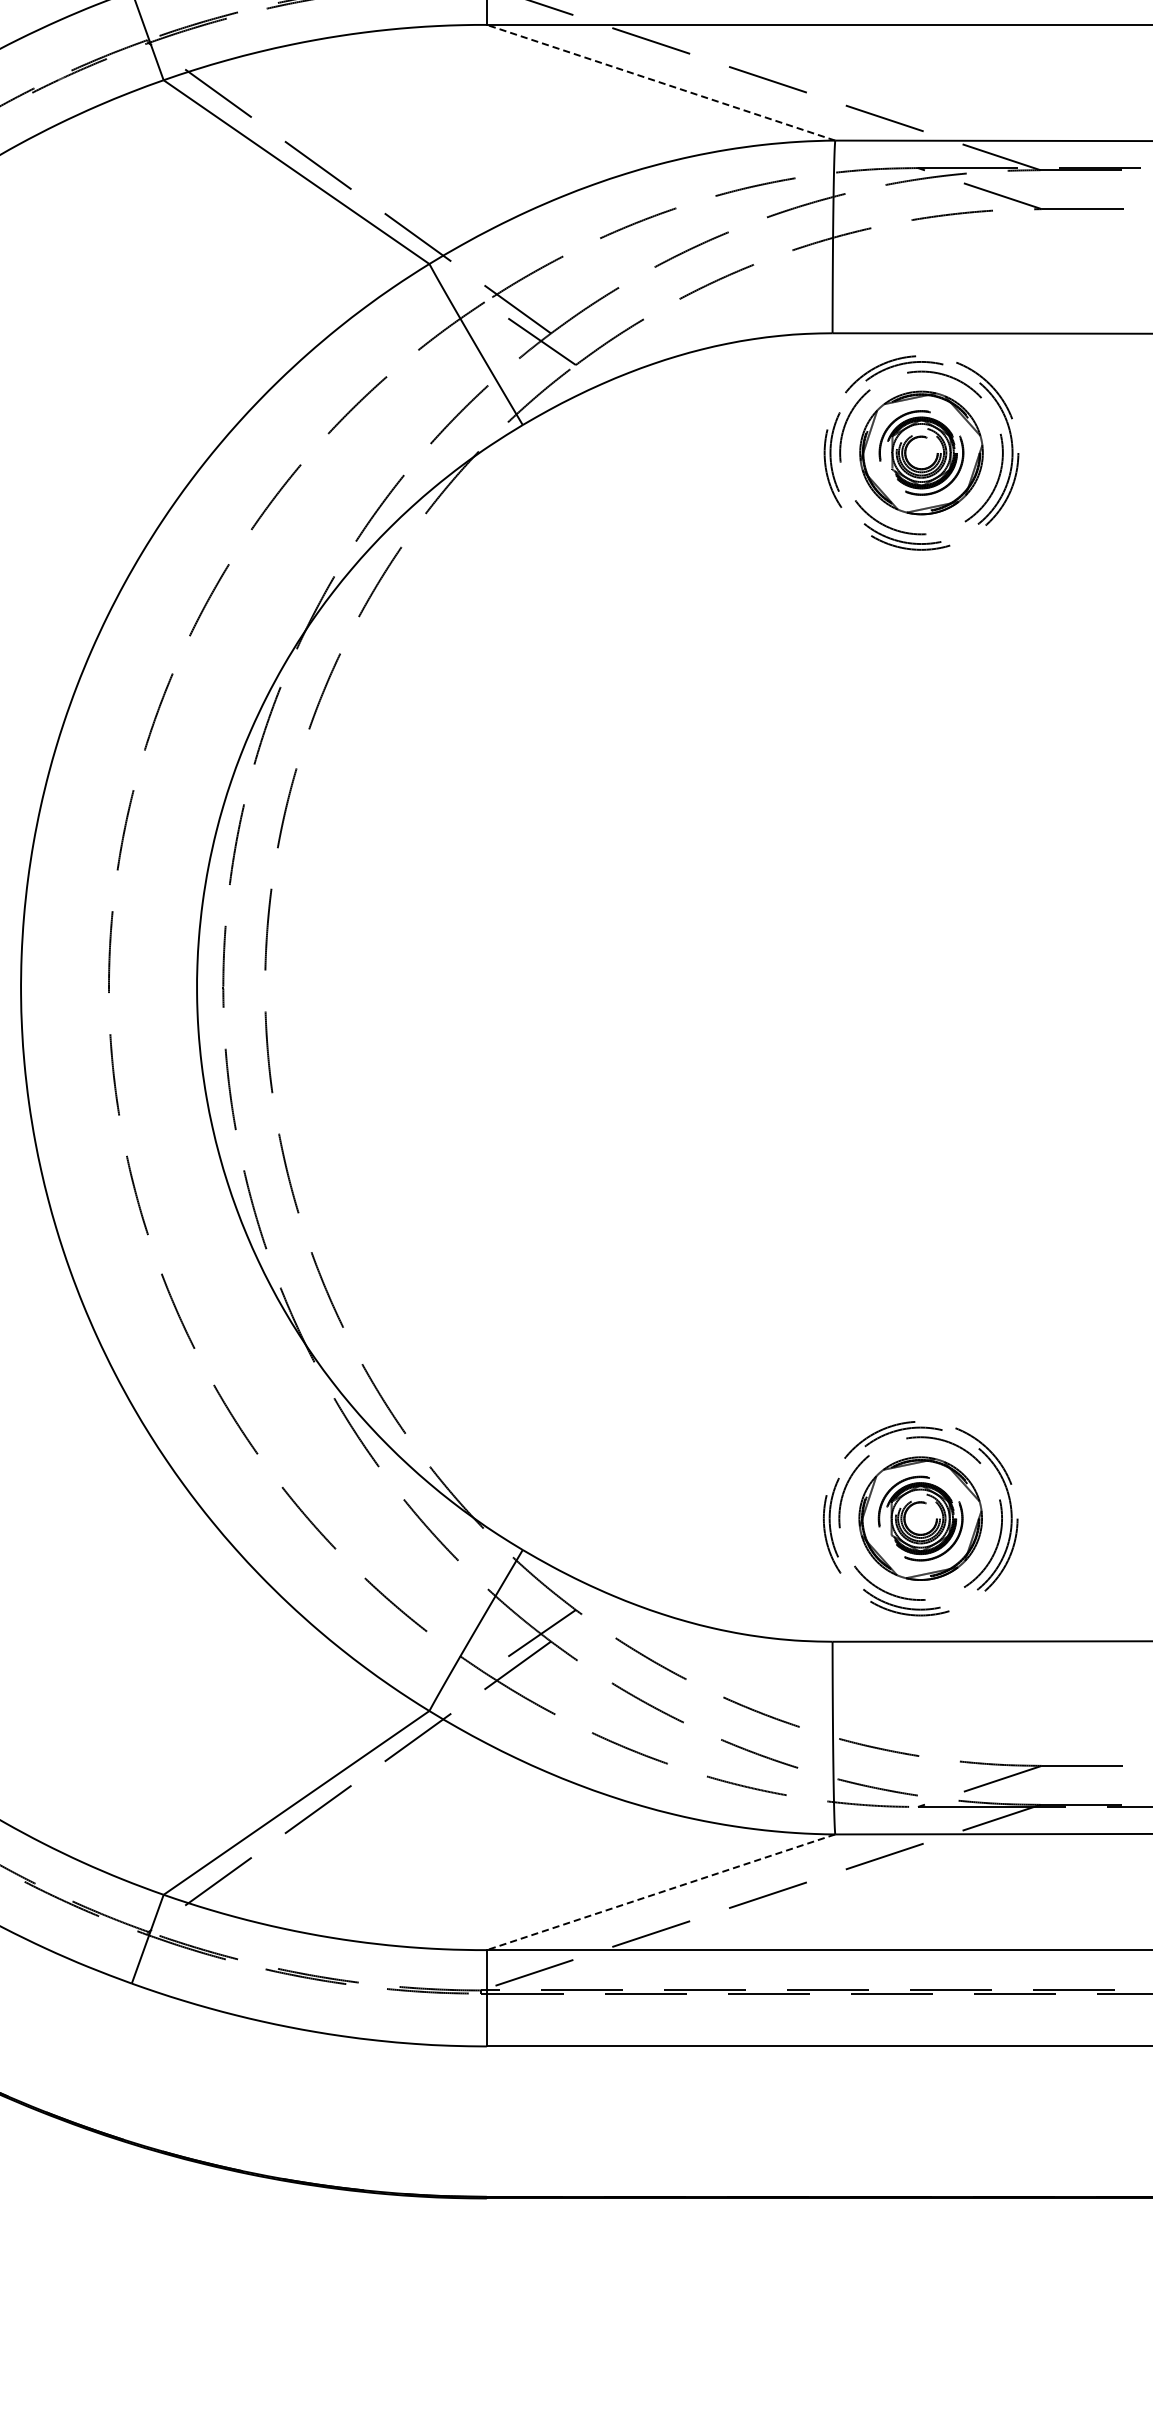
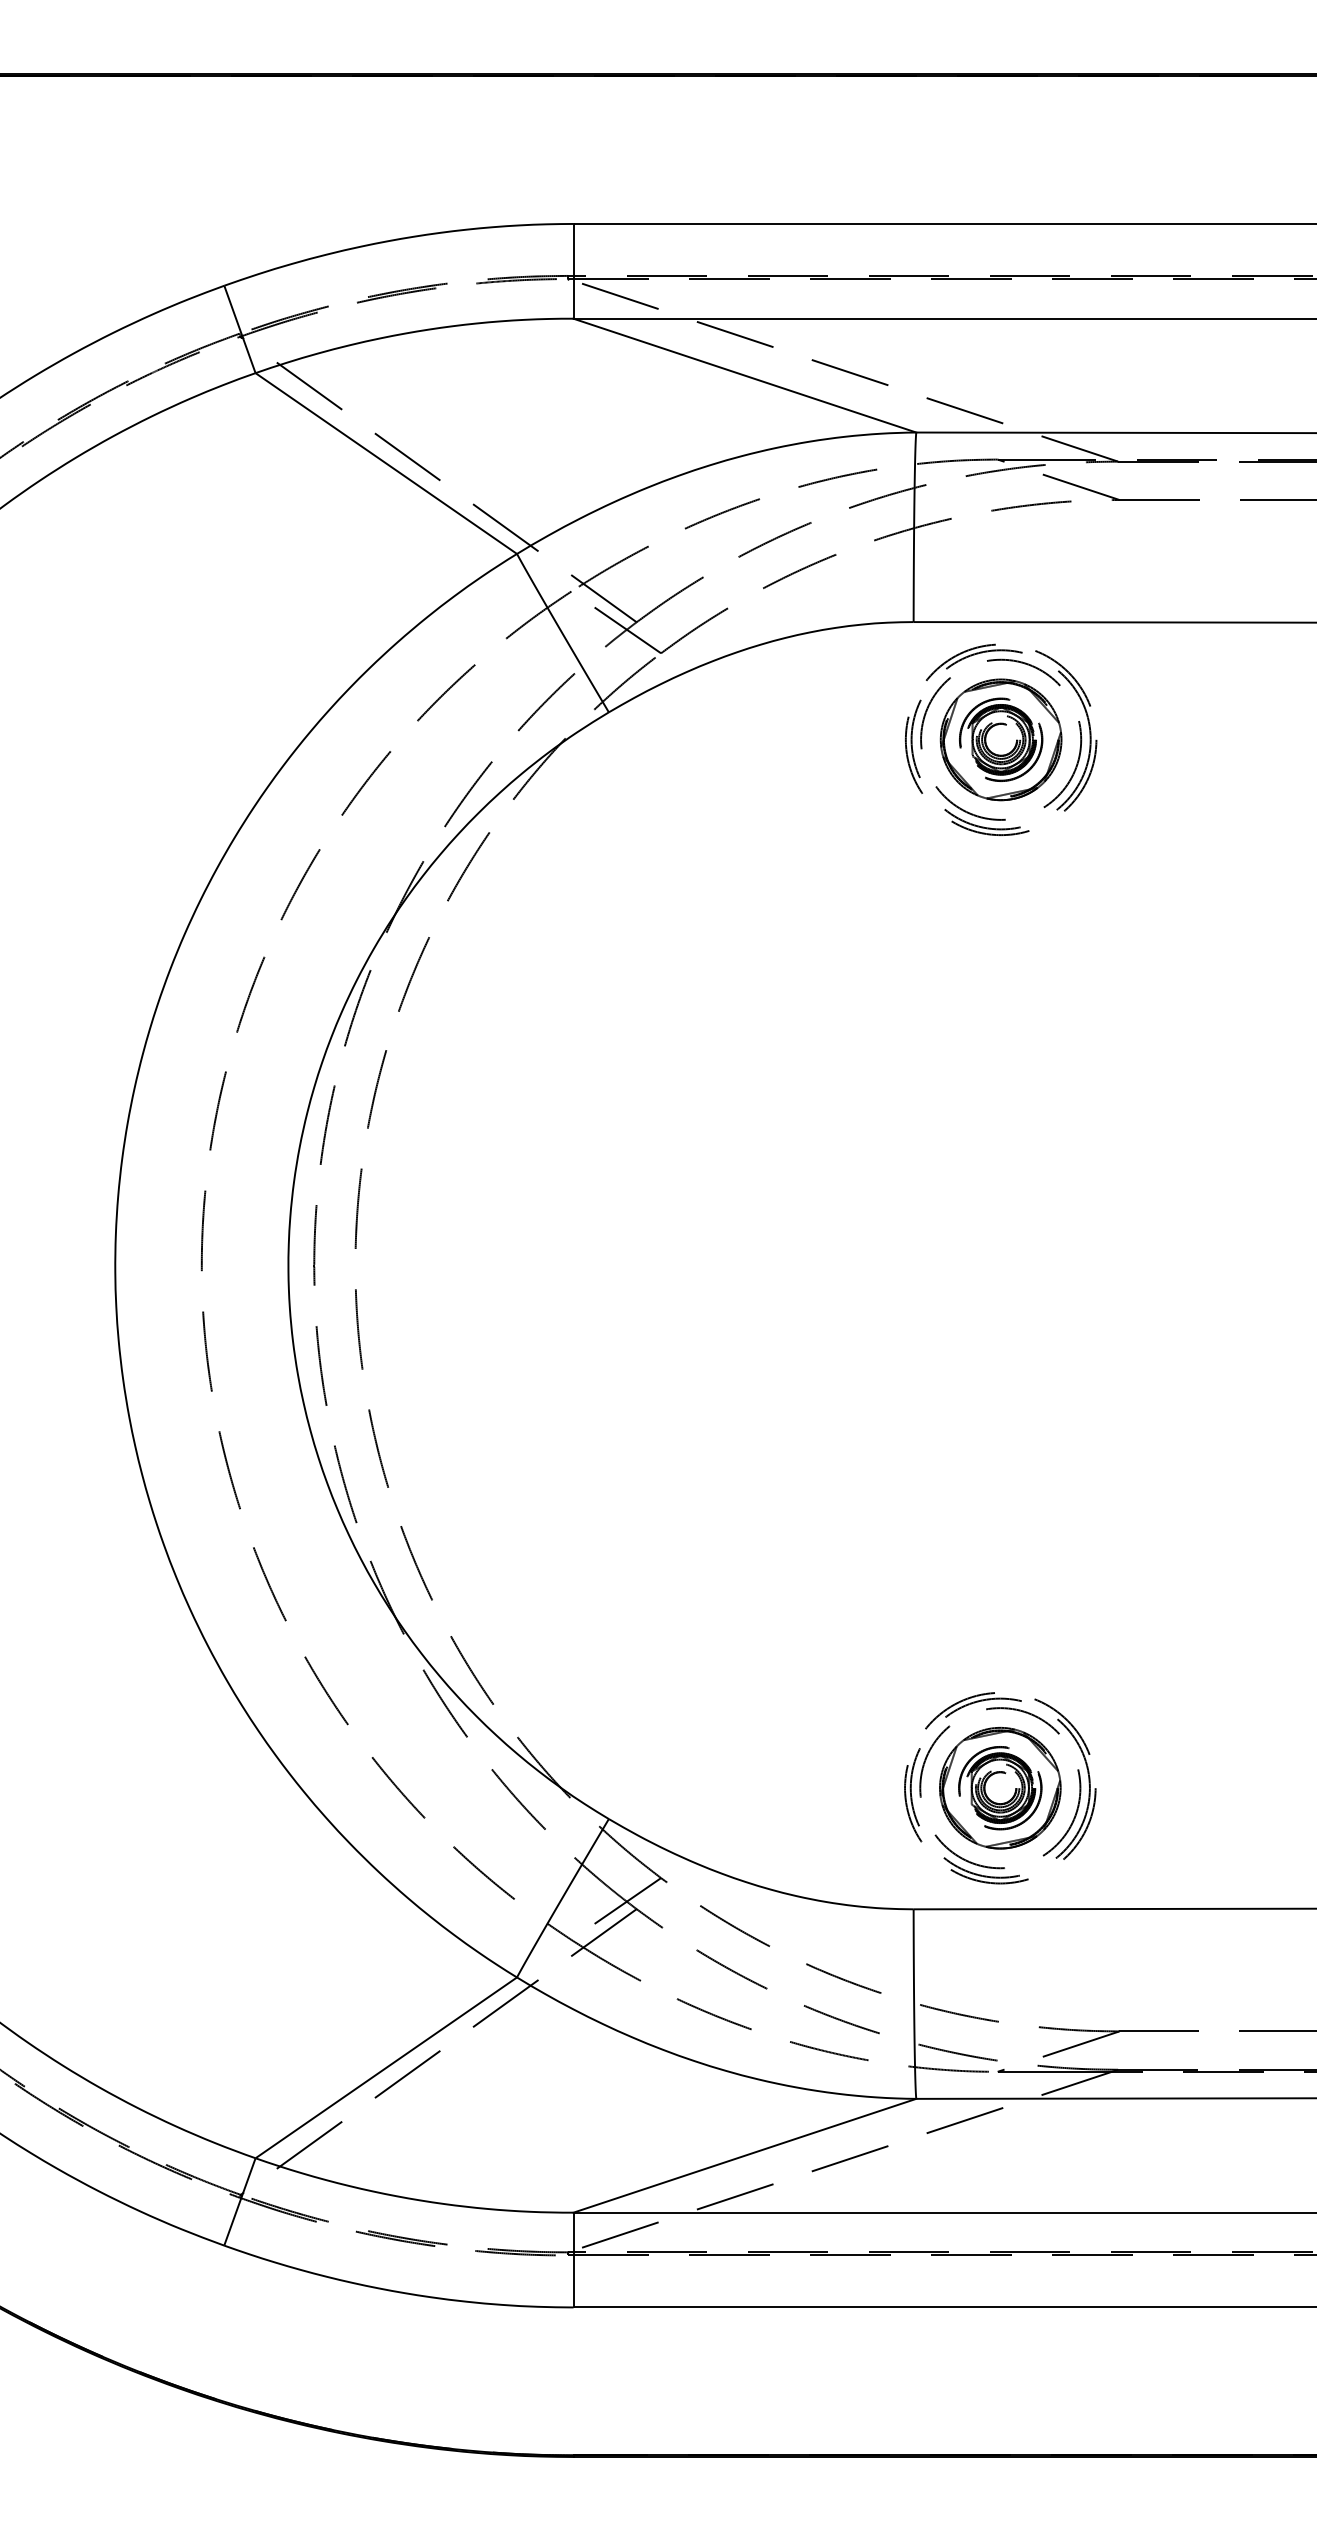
line: (660, 82) -> (744, 375), dashed -> solid
line: (660, 1892) -> (744, 2155), dashed -> solid

